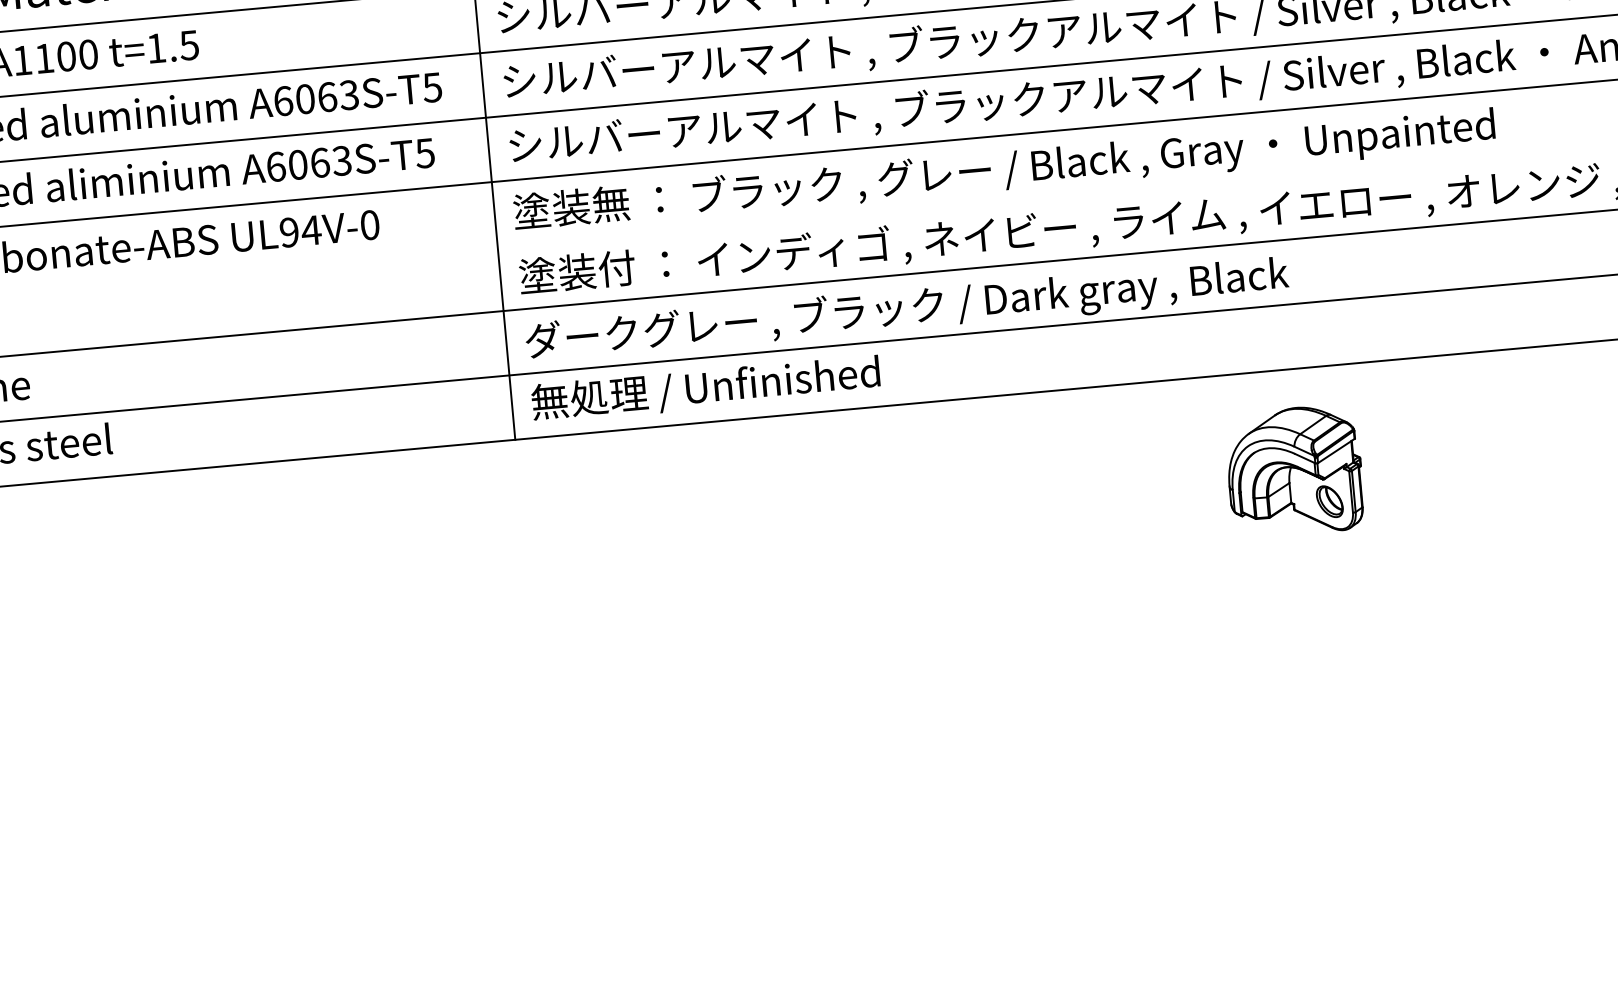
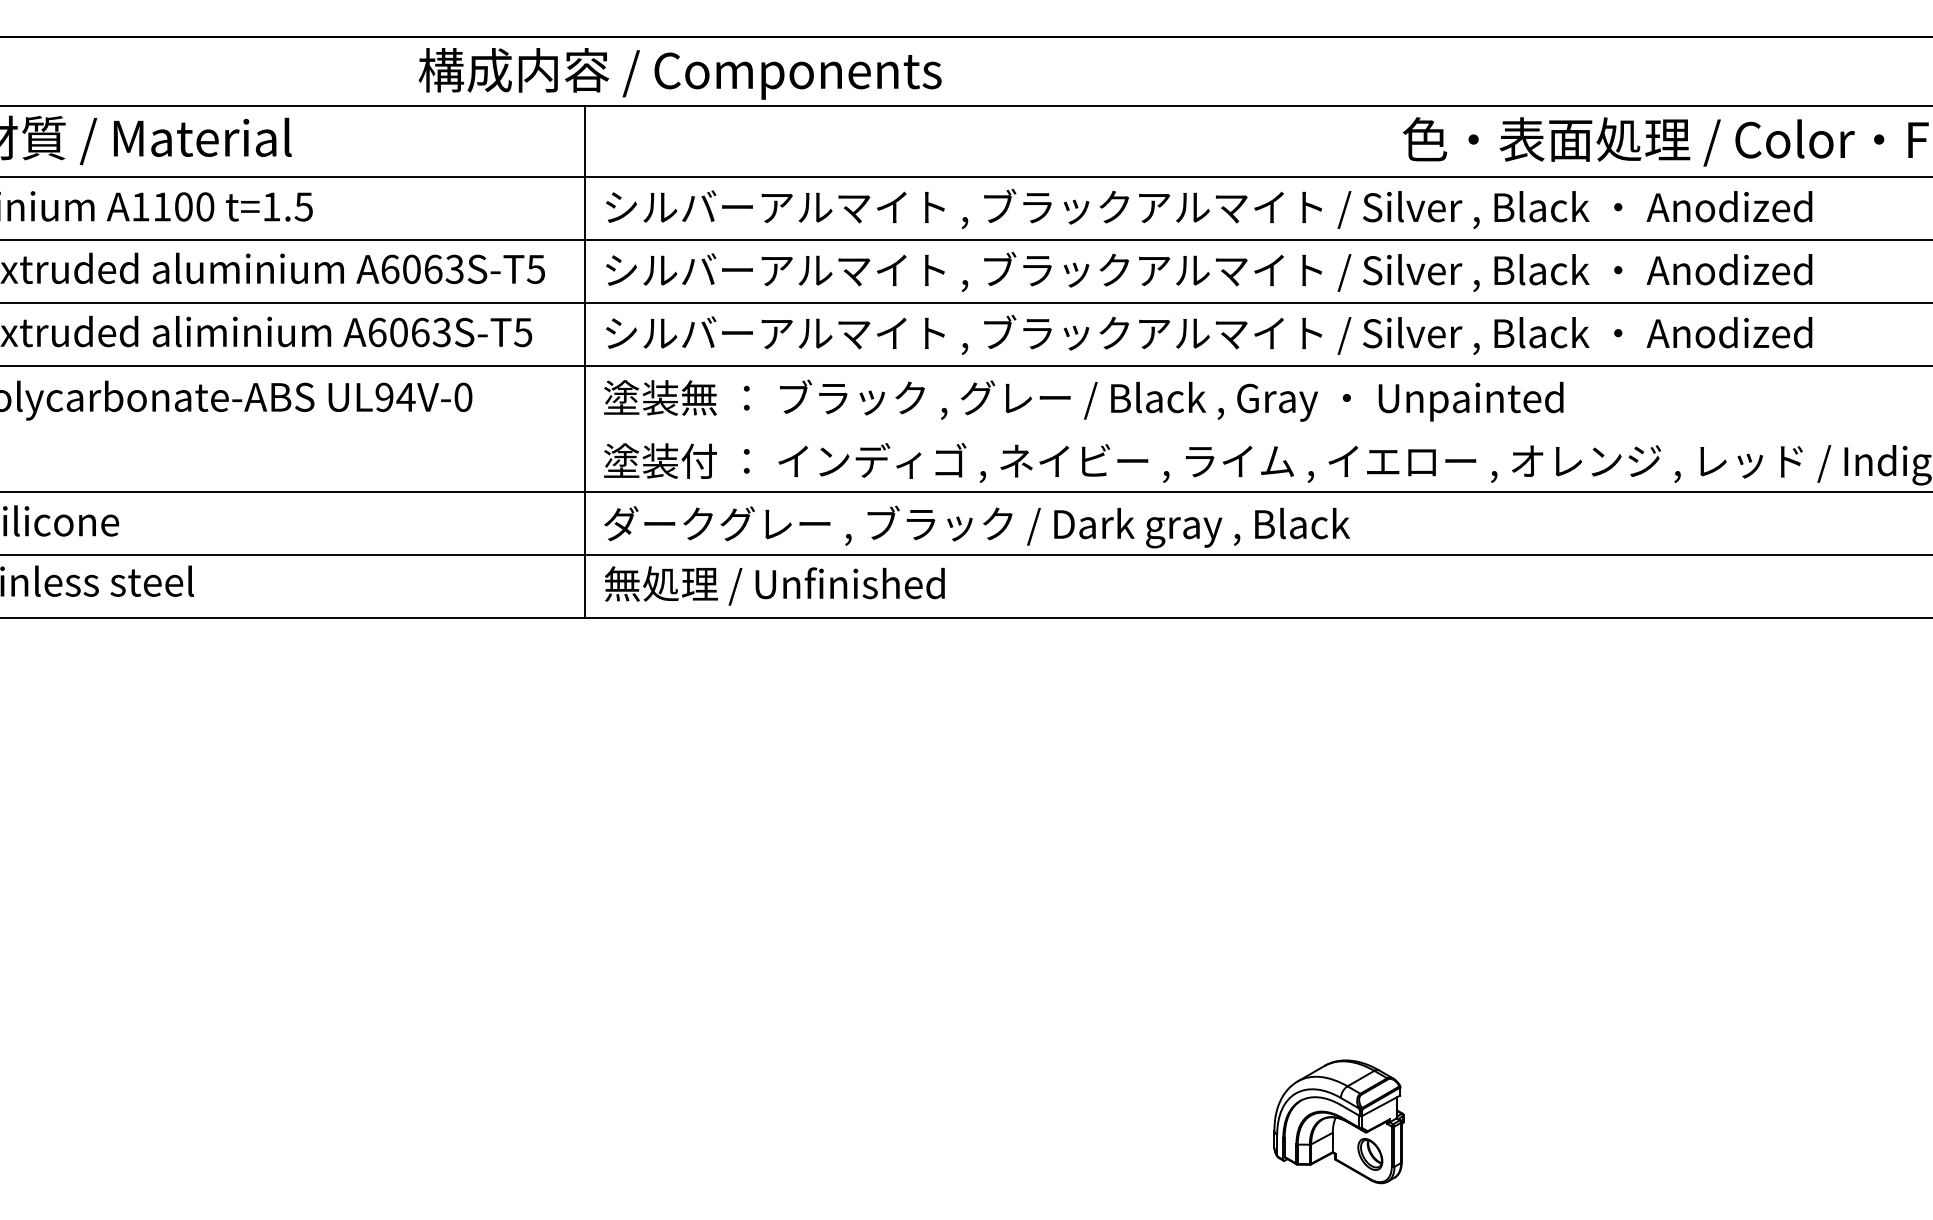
part: (1294, 471) -> (1338, 1121), moved

